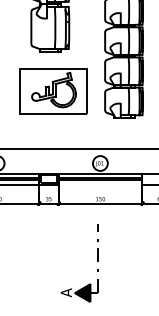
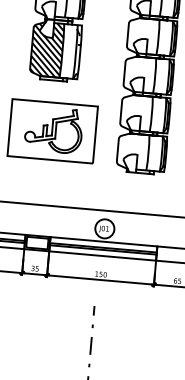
hatch: (43, 27) -> (47, 48), added
line: (100, 184) -> (102, 255), added

